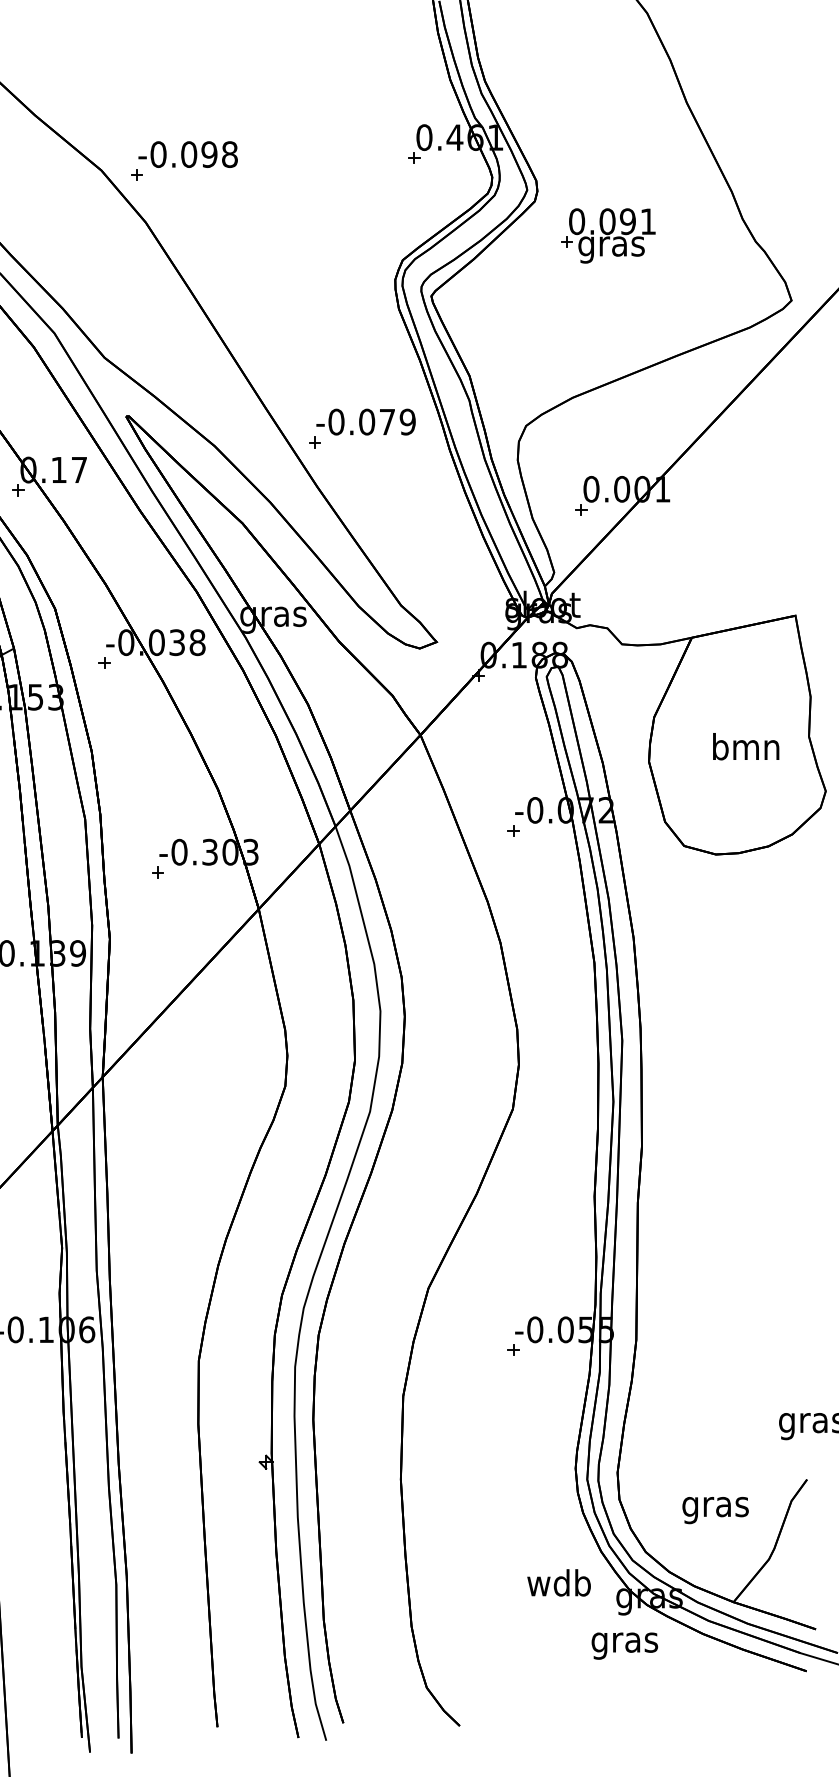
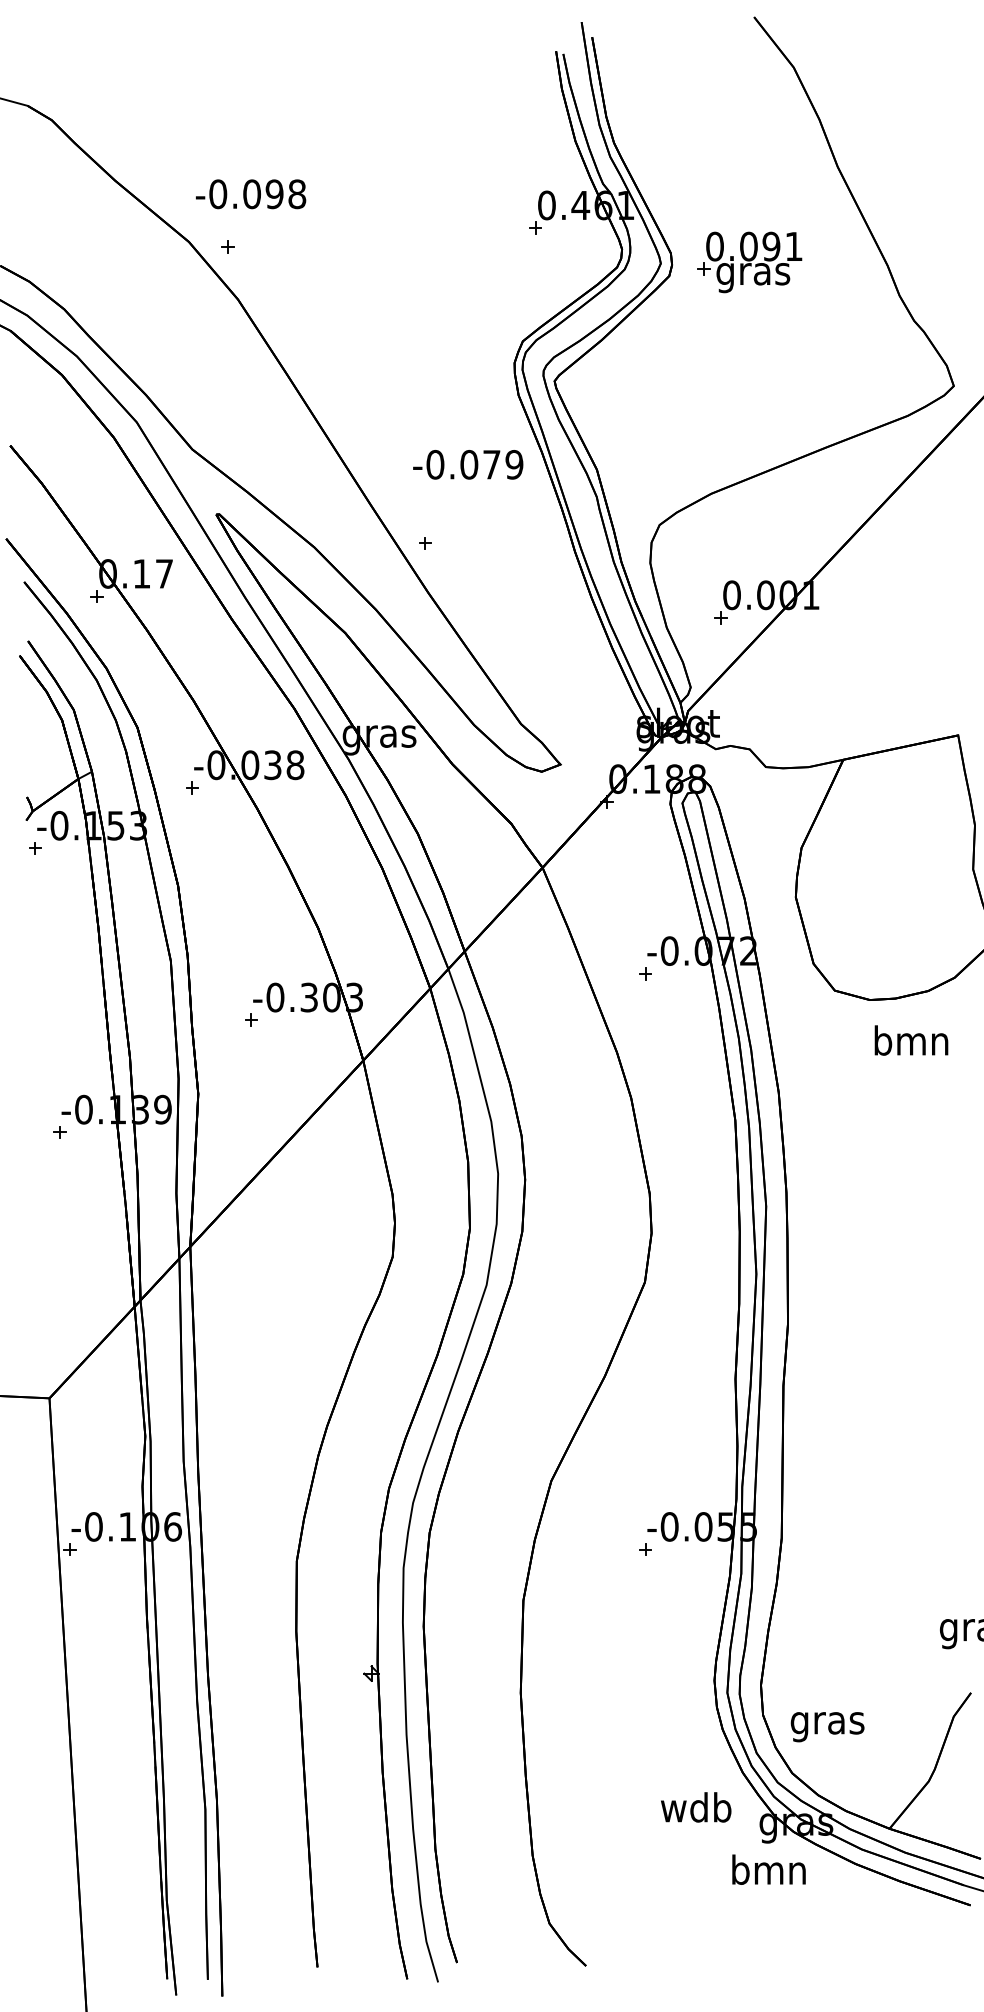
text: (188, 154) -> (251, 194), moved
part: (608, 236) -> (749, 262), moved
text: (366, 421) -> (468, 464), moved
text: (746, 746) -> (911, 1040), moved
text: (715, 1510) -> (827, 1727), moved
text: (624, 1642) -> (768, 1873), gras -> bmn

